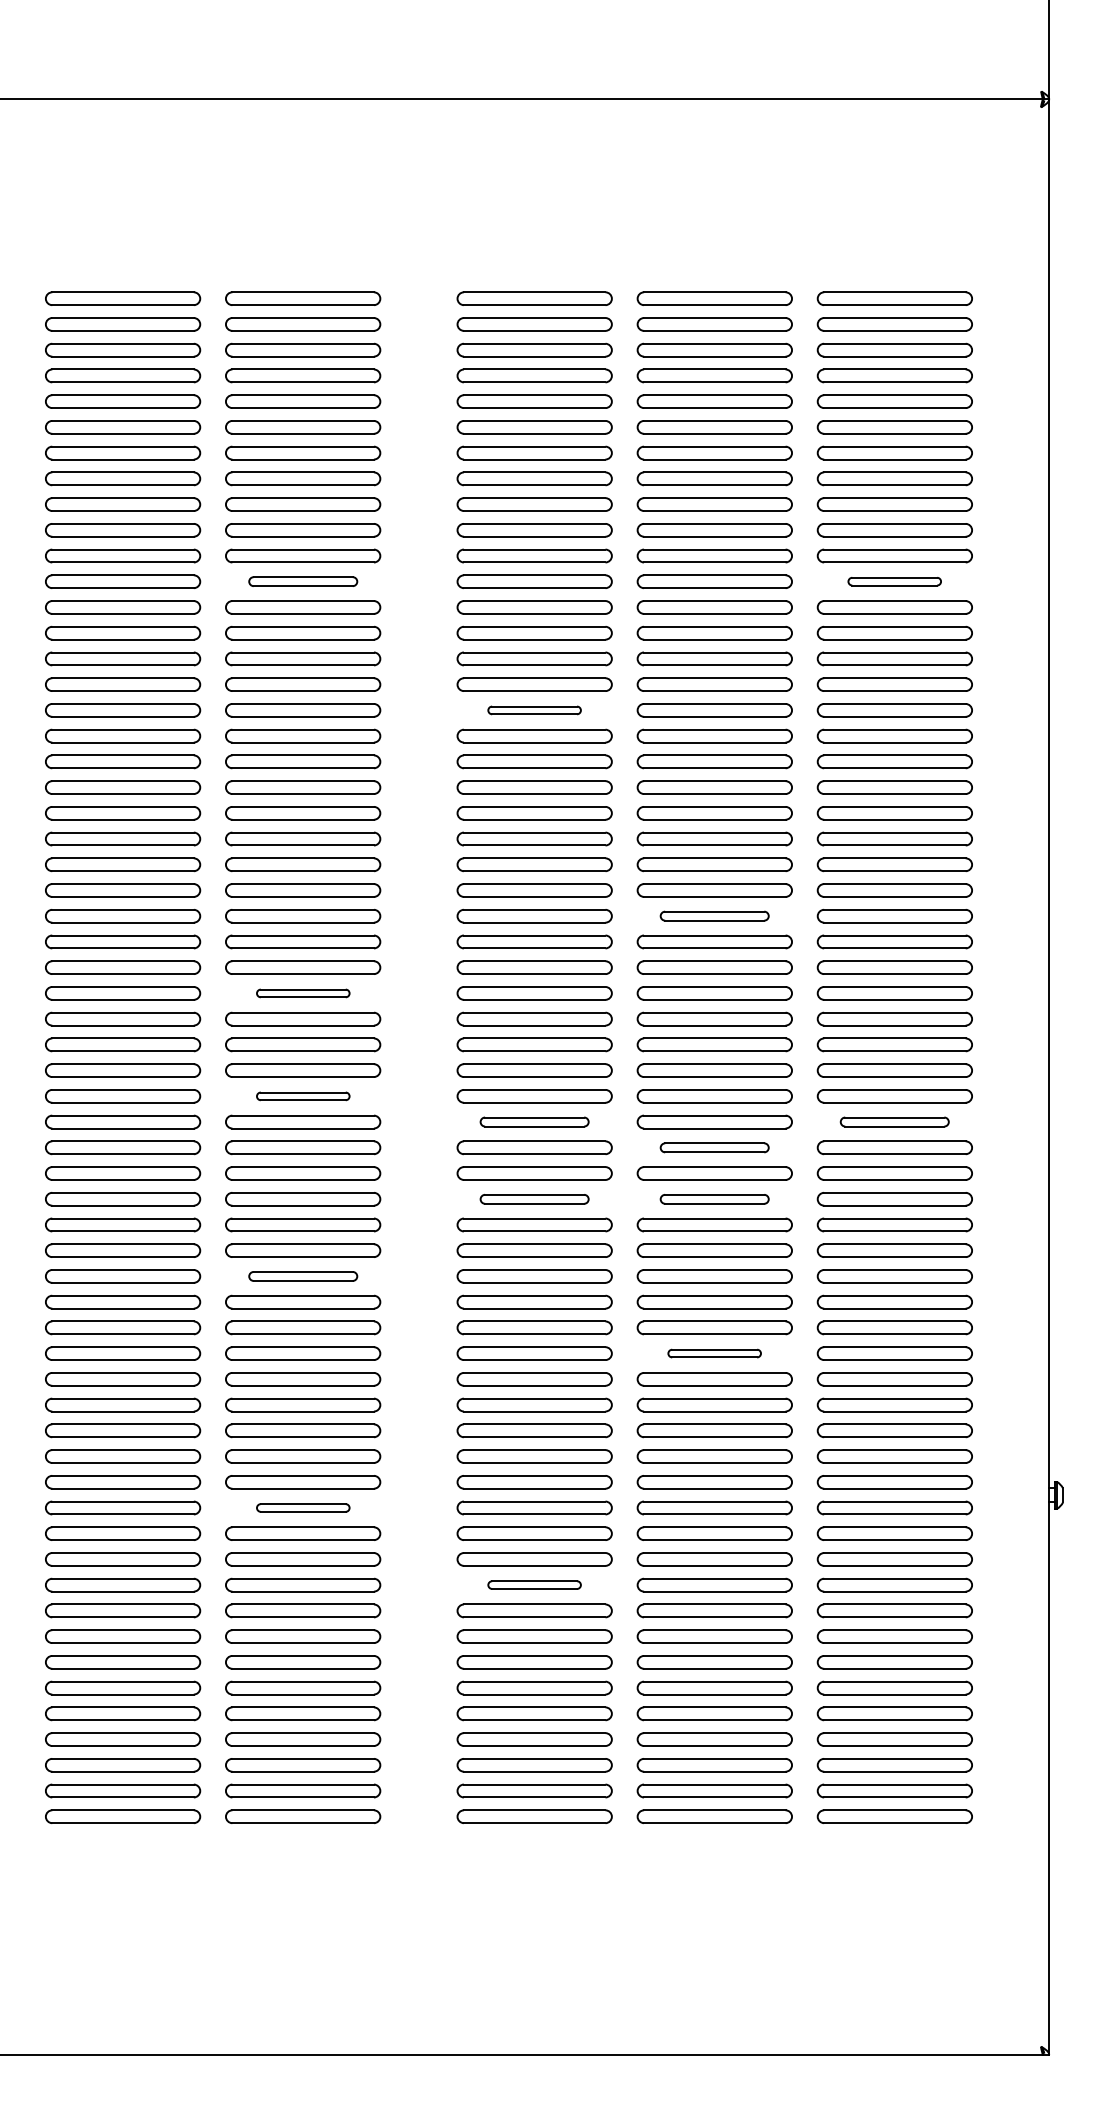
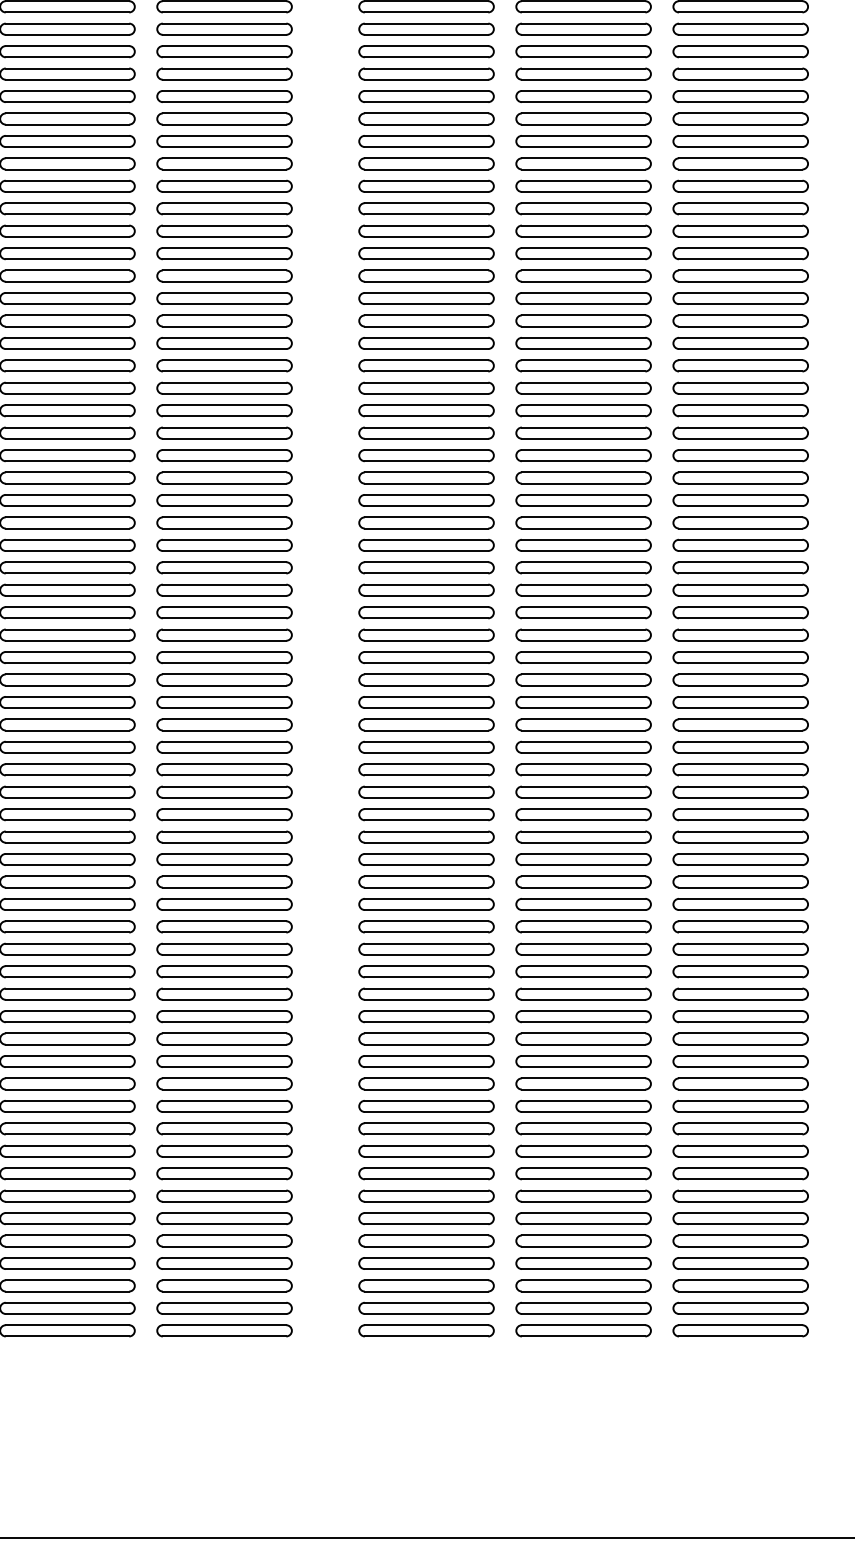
part: (303, 581) -> (224, 253), size x1.43
part: (894, 581) -> (740, 253), size x1.67
part: (534, 710) -> (426, 365), size x1.67
part: (714, 915) -> (583, 544), size x1.43
part: (303, 993) -> (224, 612), size x1.67
part: (303, 1096) -> (224, 702), size x1.67
part: (534, 1121) -> (426, 724), size x1.43
part: (894, 1121) -> (740, 724), size x1.43
part: (714, 1147) -> (583, 747), size x1.43
part: (534, 1199) -> (426, 792), size x1.43
part: (714, 1199) -> (583, 792), size x1.43
part: (303, 1276) -> (224, 859), size x1.43
part: (714, 1353) -> (583, 926), size x1.67
part: (303, 1507) -> (224, 1061), size x1.67
part: (534, 1584) -> (426, 1128), size x1.67

